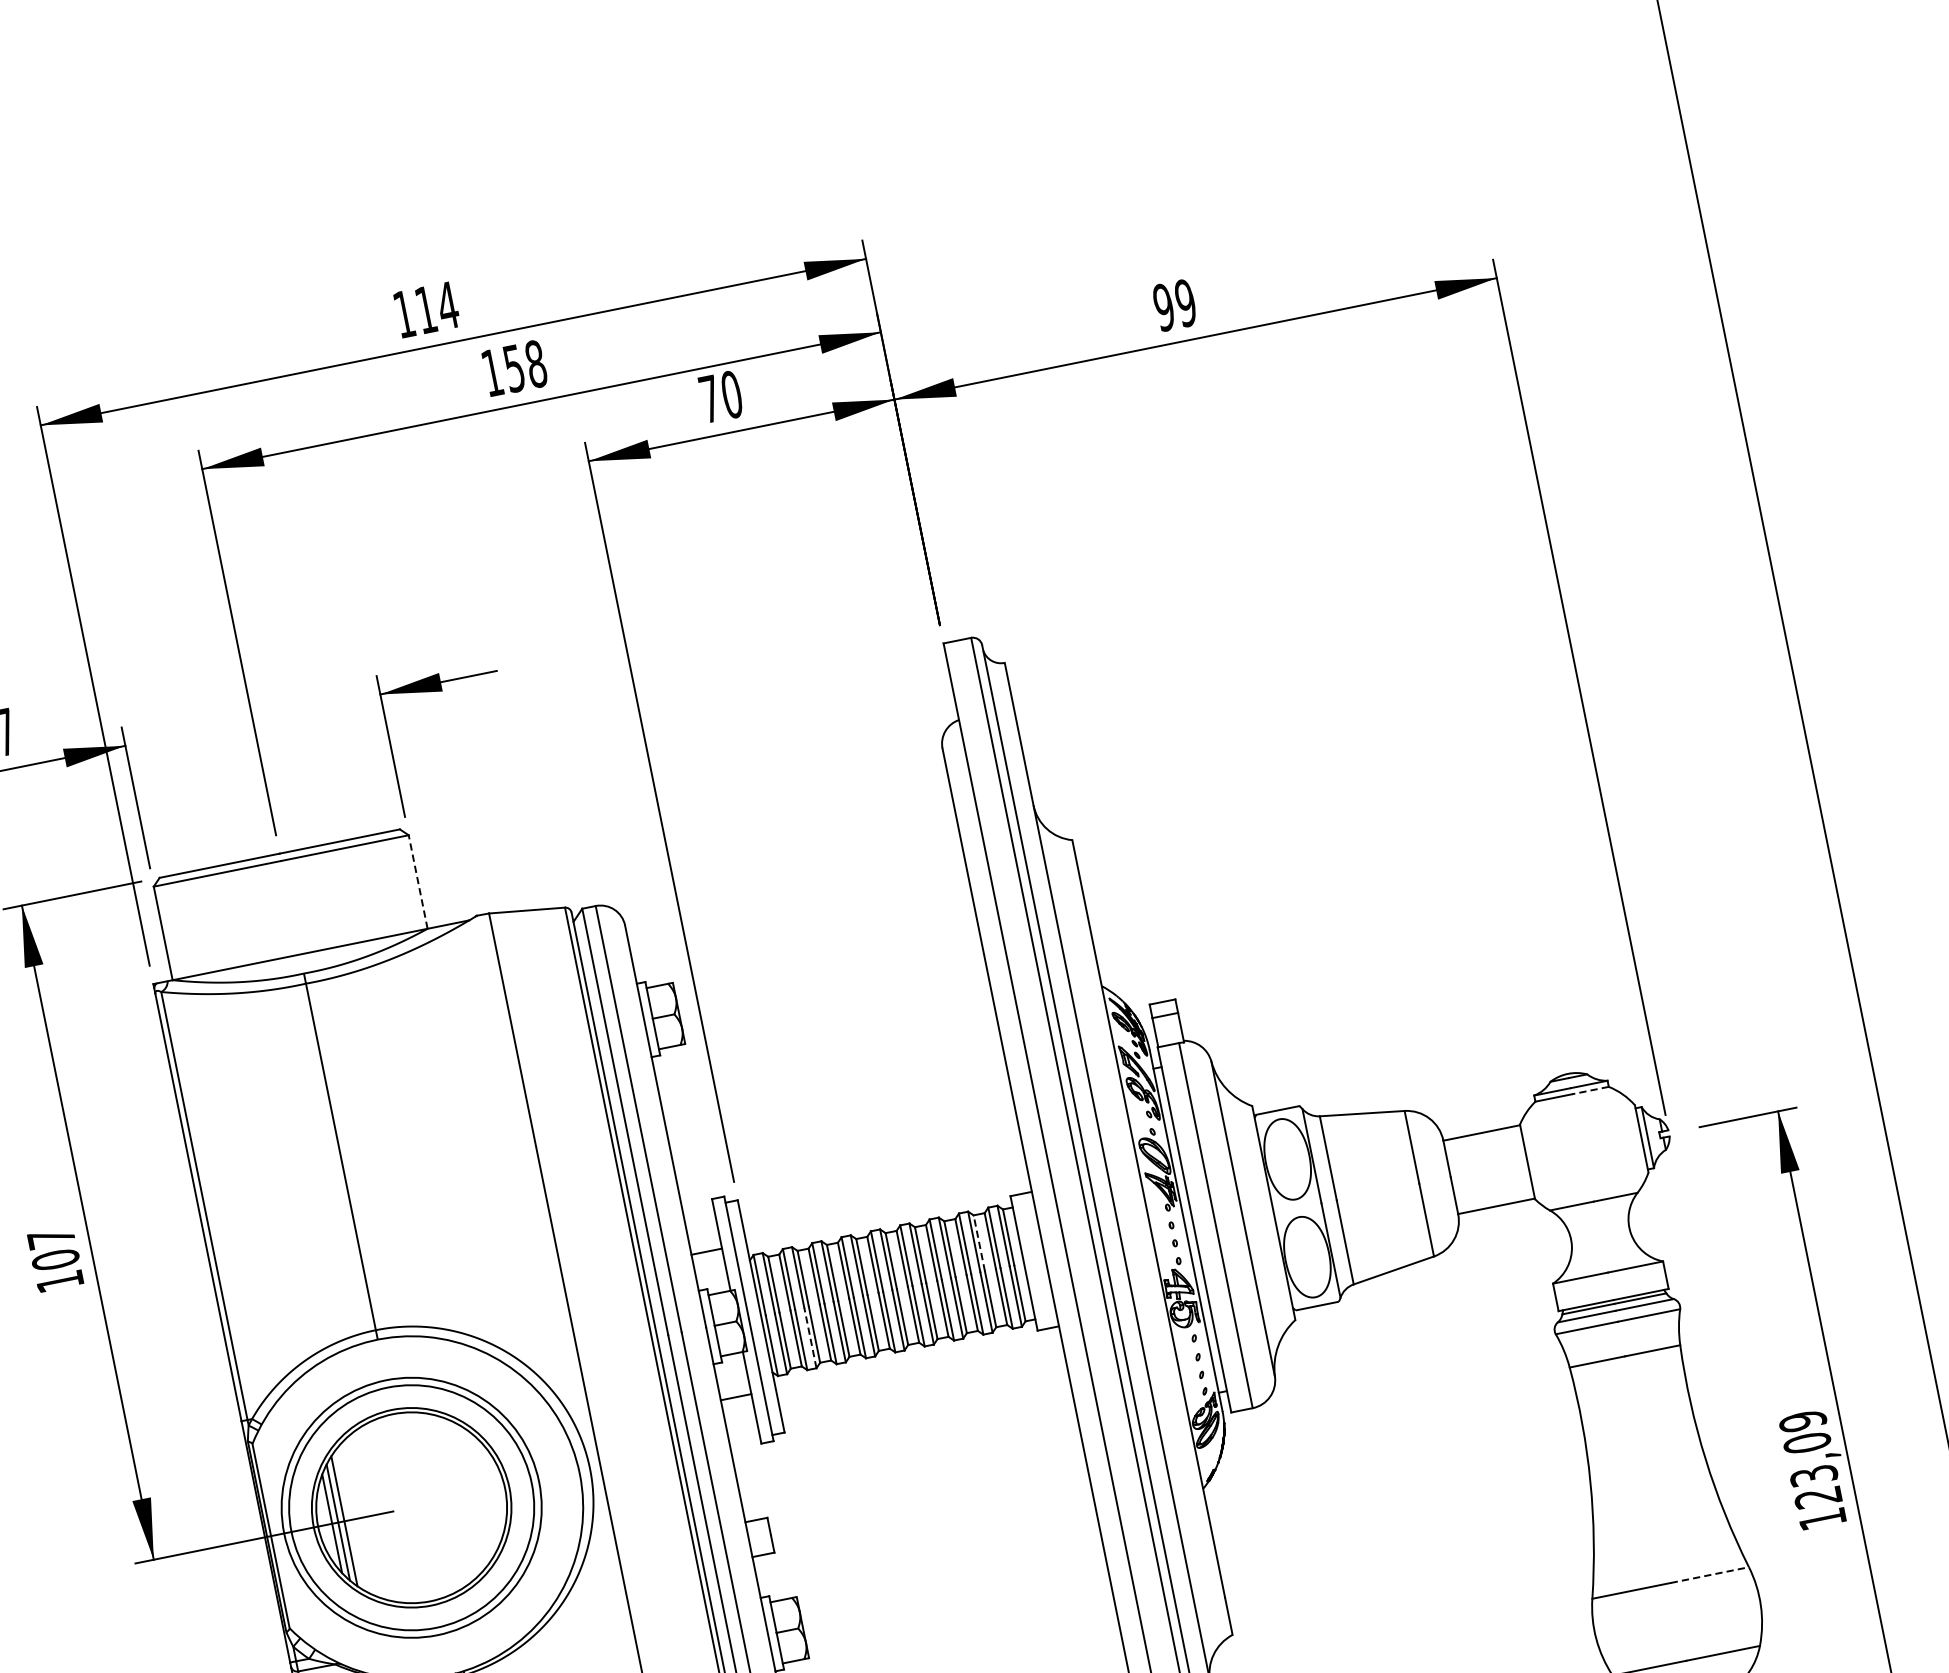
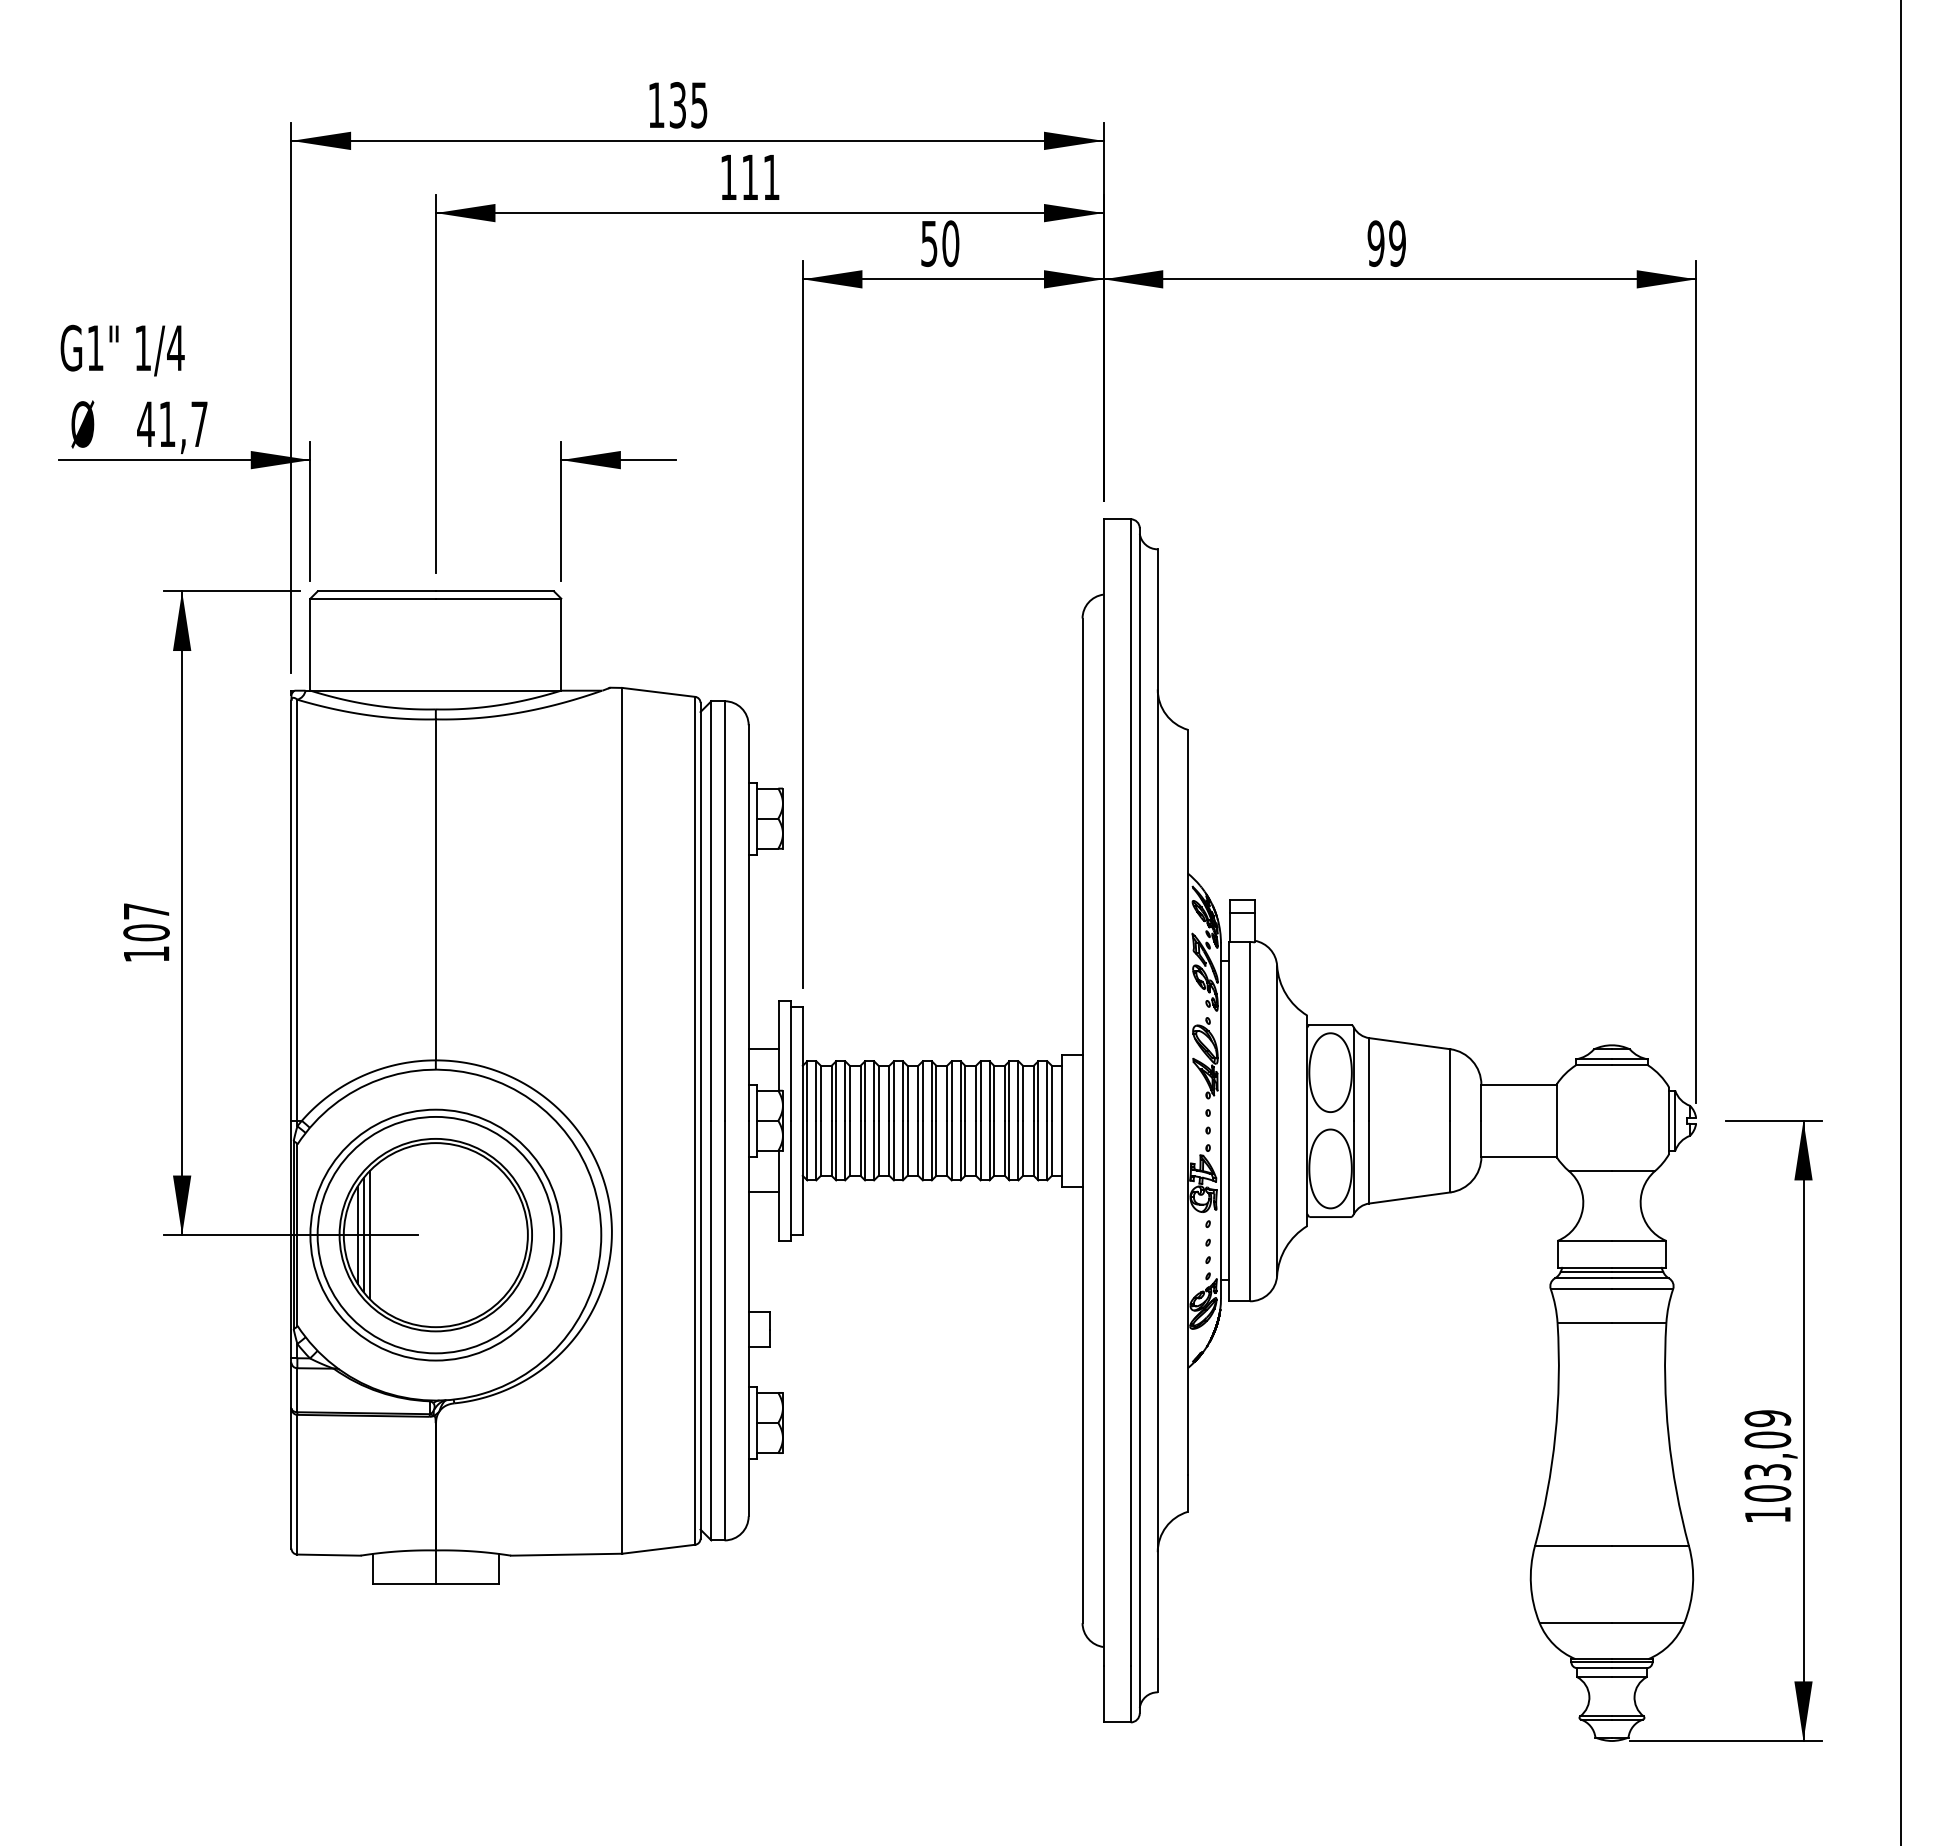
text: (436, 308) -> (688, 105), 114 -> 135
text: (524, 366) -> (760, 177), 158 -> 111
text: (710, 399) -> (929, 244), 70 -> 50
line: (418, 881) -> (561, 644), dashed -> solid
line: (1589, 1090) -> (1629, 1065), dashed -> solid
line: (979, 1243) -> (1023, 1093), dashed -> solid
line: (810, 1337) -> (845, 1150), dashed -> solid
text: (1817, 1497) -> (1767, 1493), 123,09 -> 103,09
line: (1709, 1575) -> (1650, 1546), dashed -> solid

